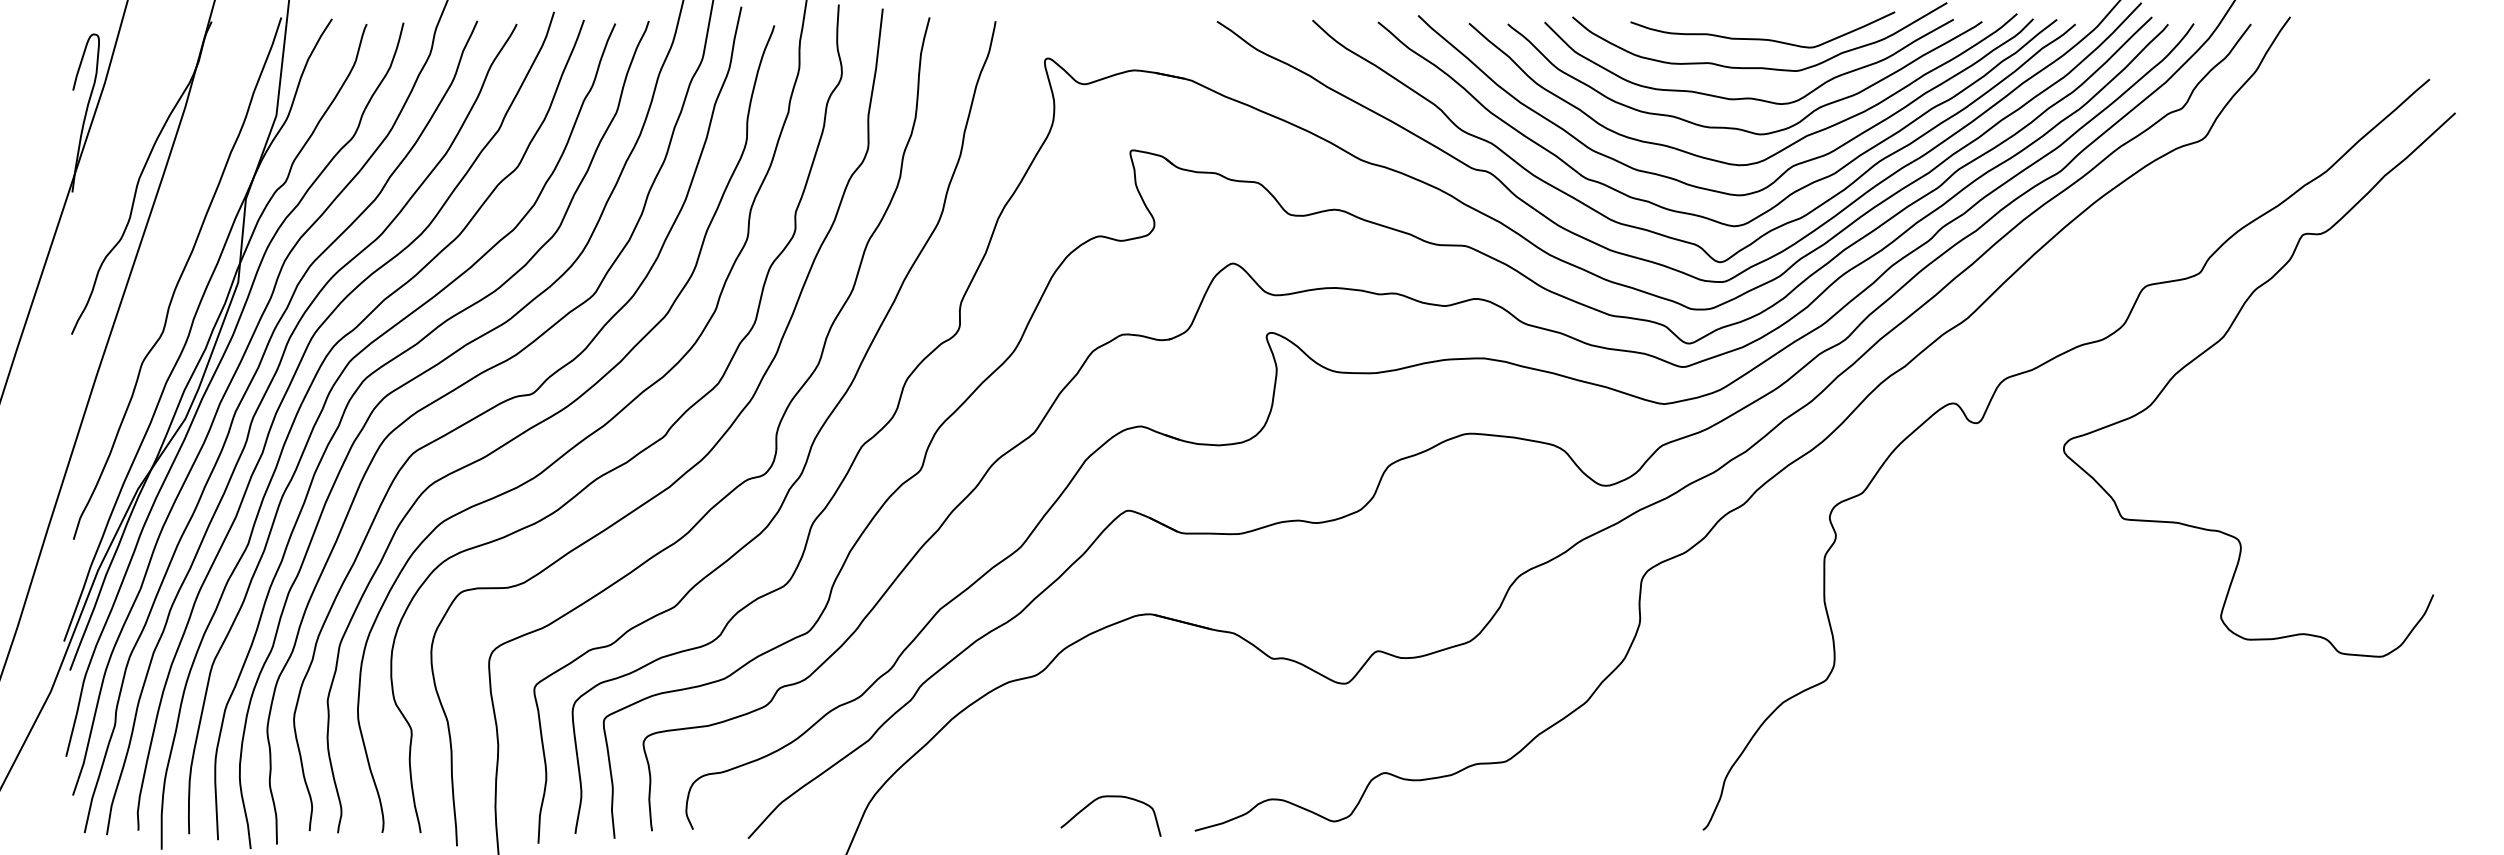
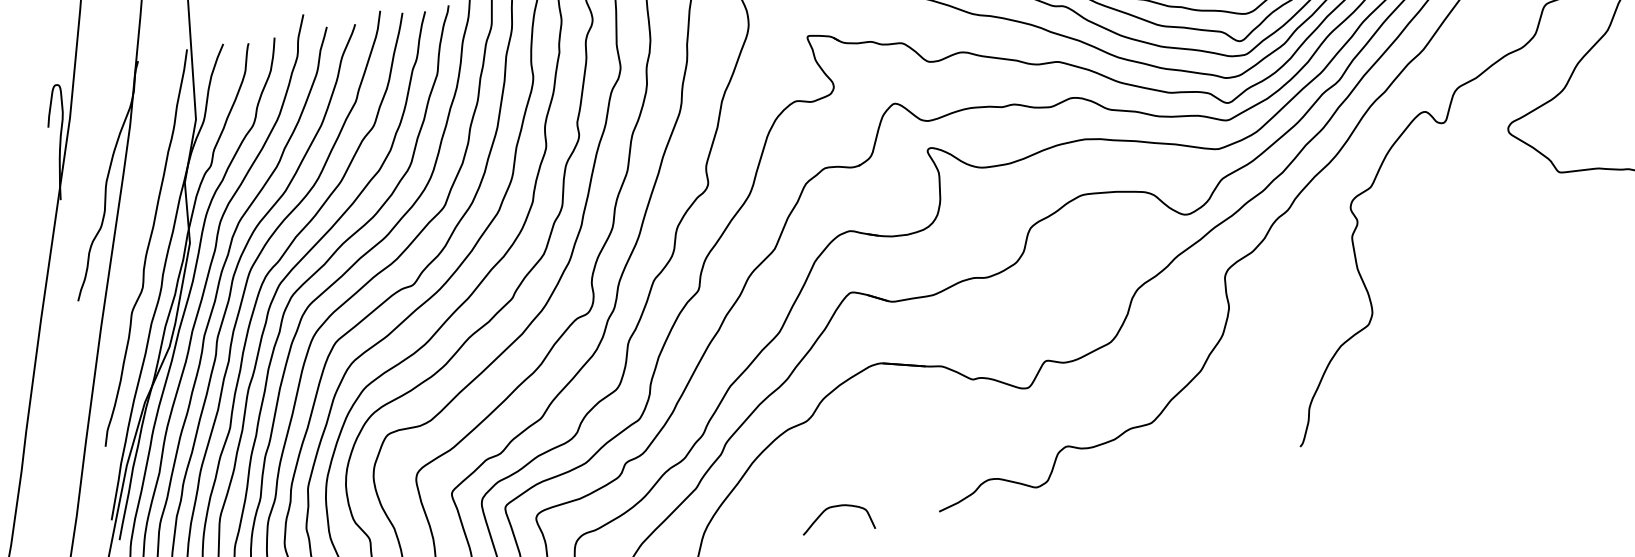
curve: (1110, 797) -> (834, 507), moved

